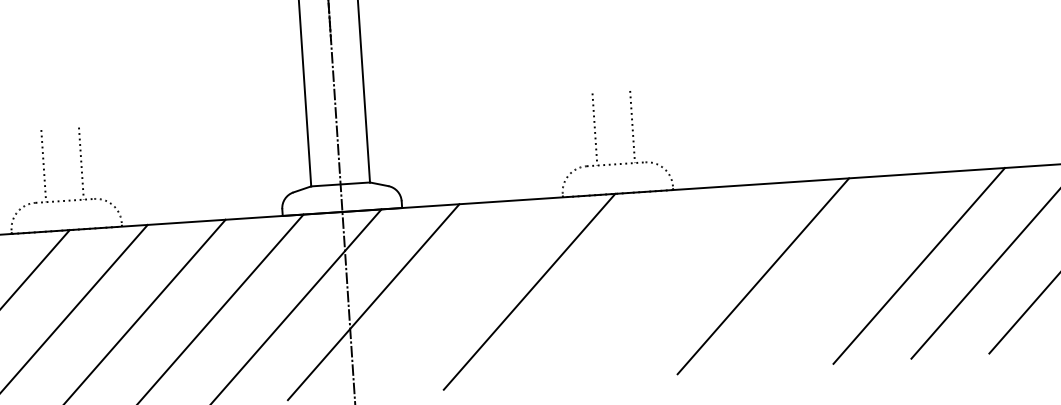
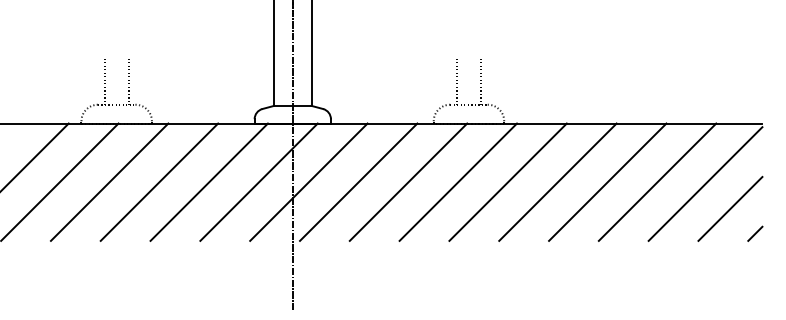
line: (840, 269) -> (607, 181), added
line: (684, 280) -> (507, 181), added
line: (607, 285) -> (458, 181), added
line: (451, 295) -> (358, 181), added

